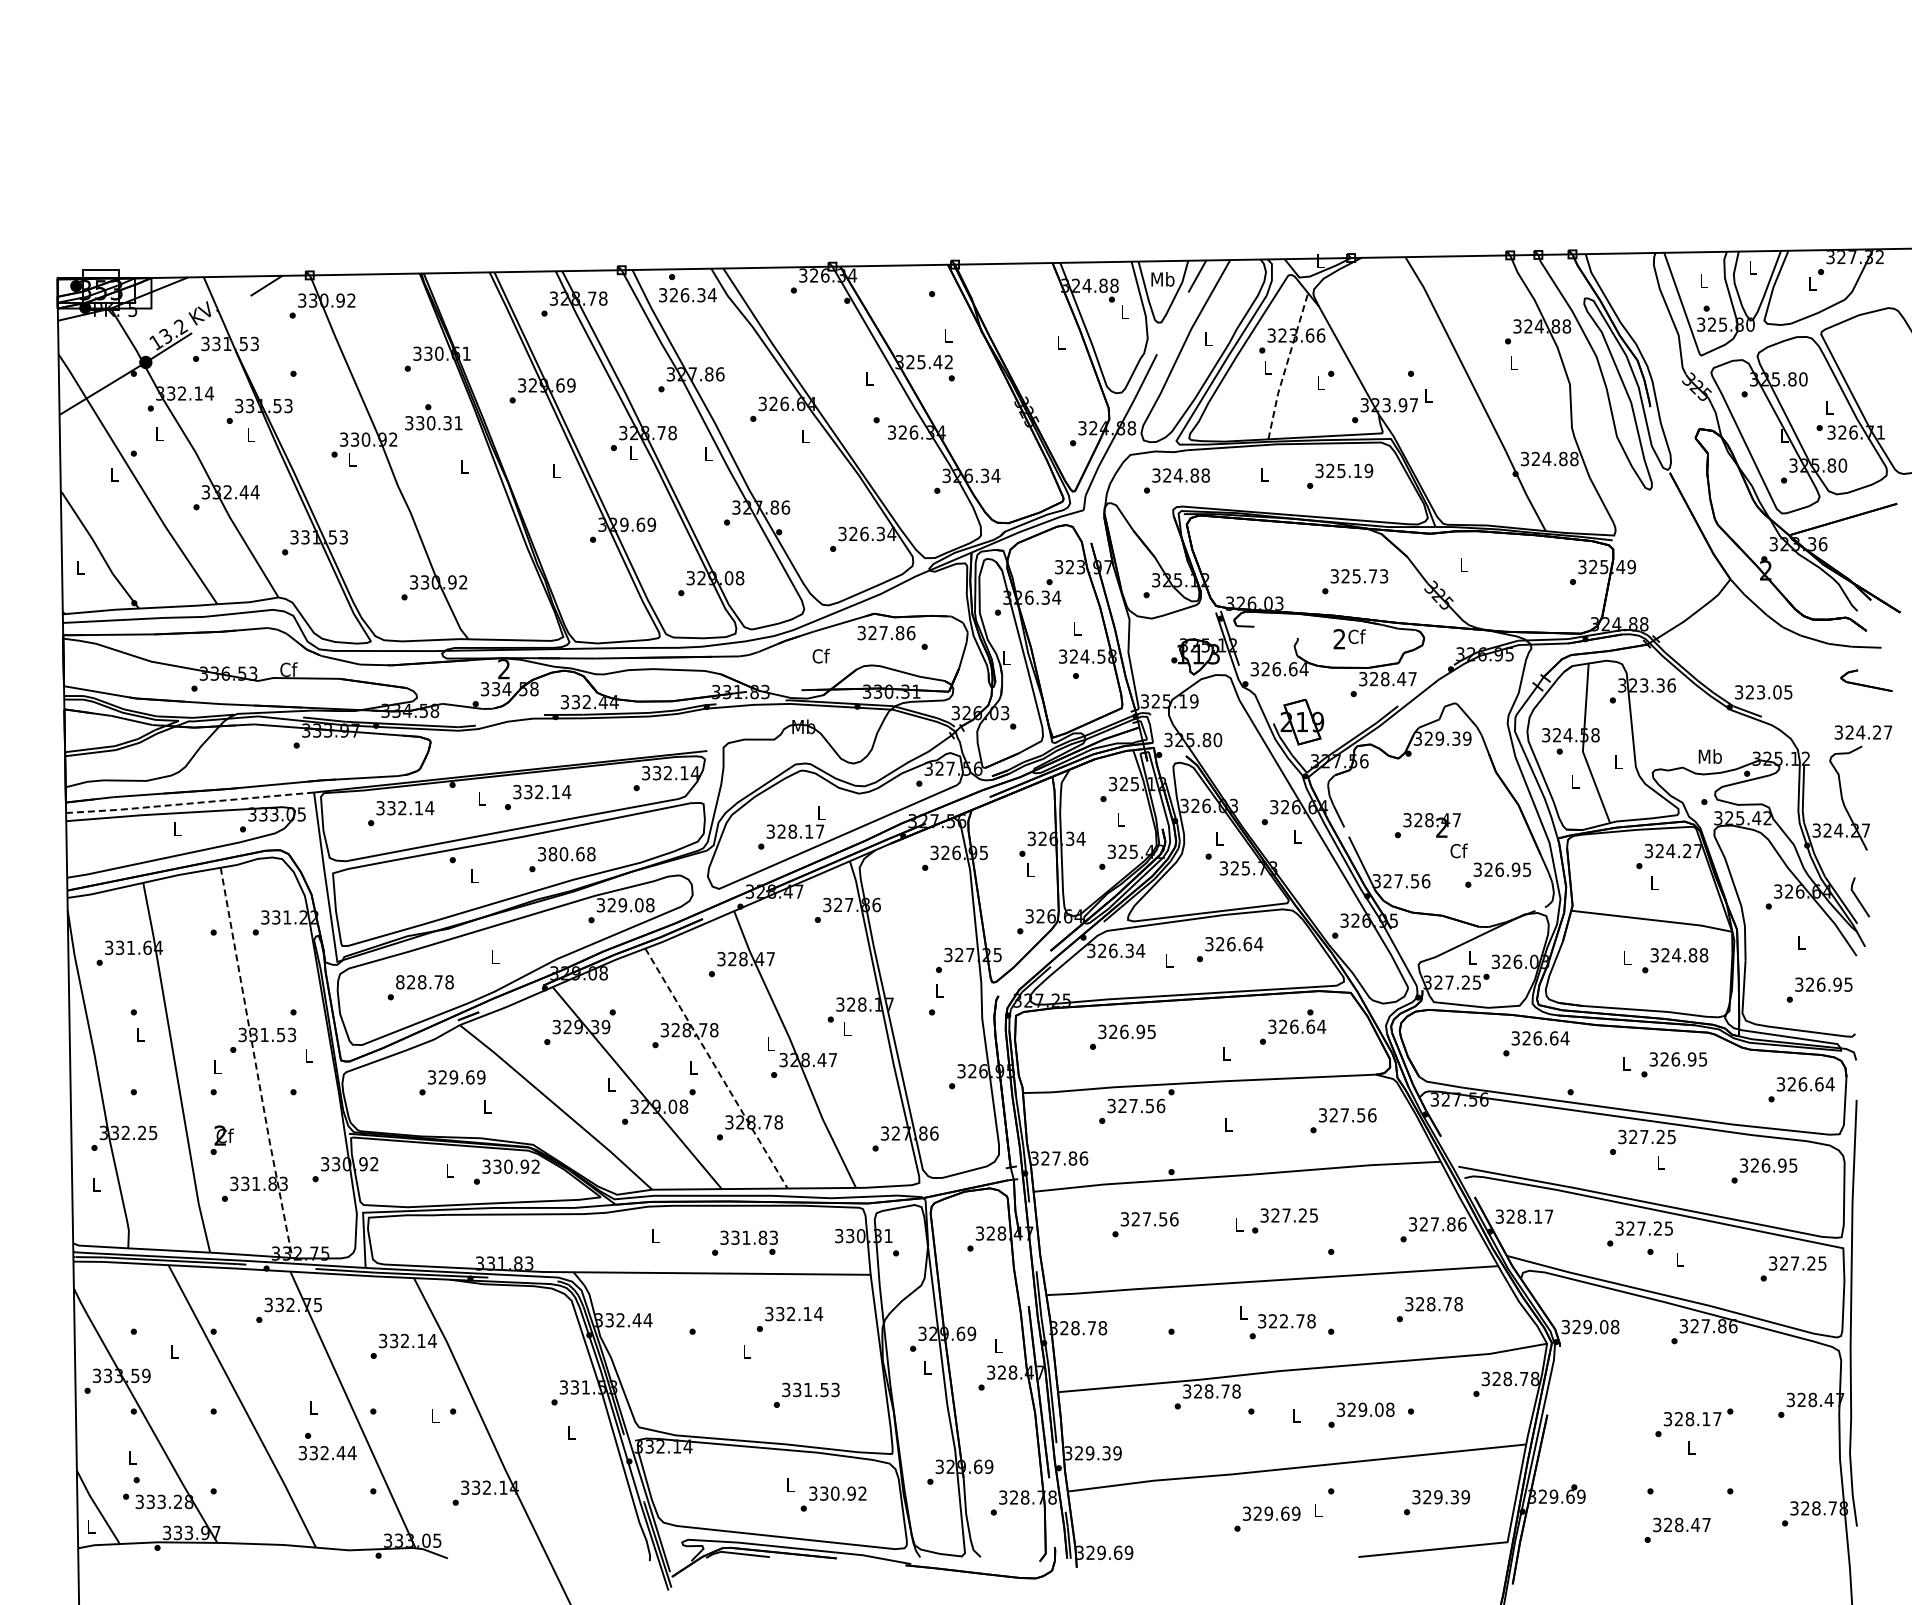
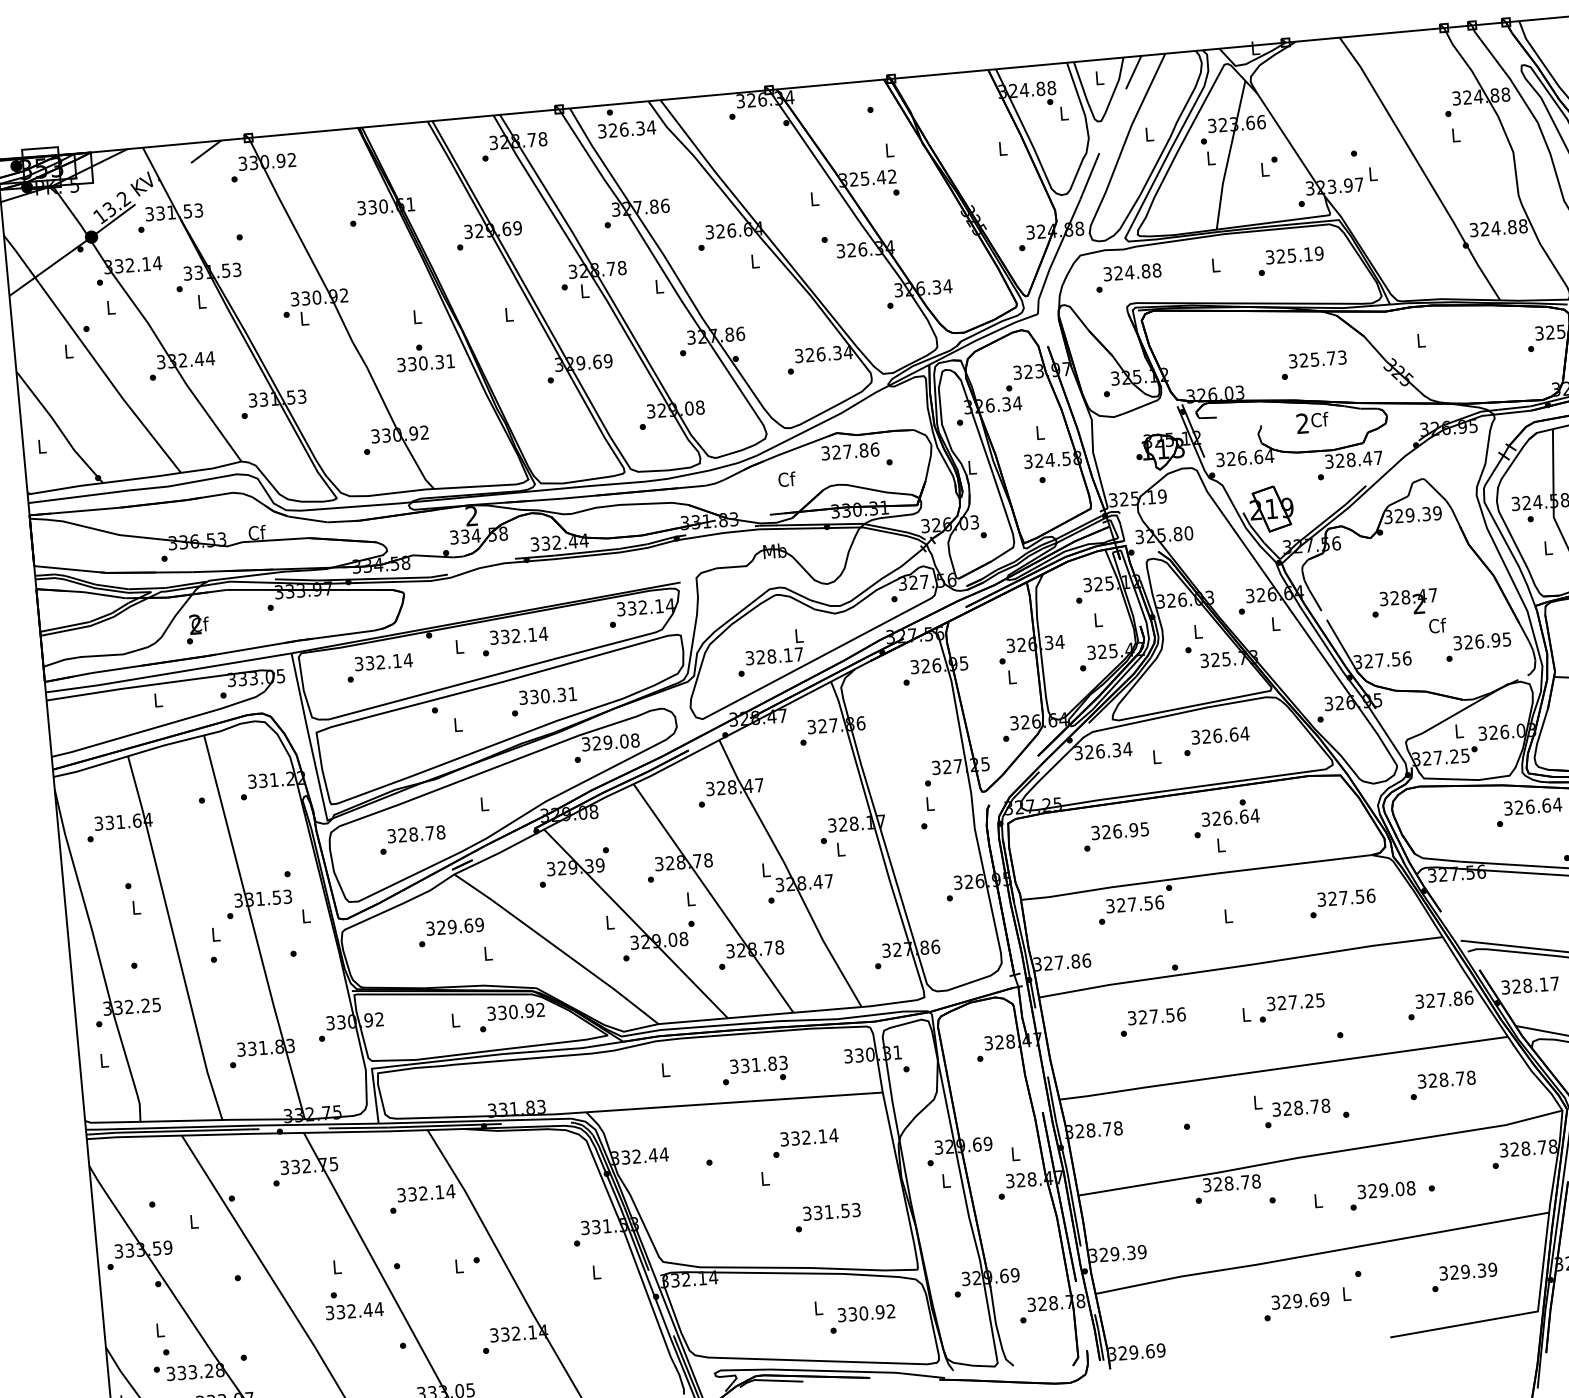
text: (1162, 279) -> (1099, 78), Mb -> L
line: (1286, 366) -> (1229, 155), dashed -> solid
text: (433, 417) -> (425, 357), moved
line: (189, 803) -> (168, 673), dashed -> solid
text: (571, 854) -> (552, 695), 380.68 -> 330.31
text: (400, 982) -> (392, 836), 828.78 -> 328.78
text: (1293, 1026) -> (1226, 817), moved
line: (255, 1064) -> (253, 928), dashed -> solid
line: (716, 1068) -> (713, 898), dashed -> solid
text: (221, 1139) -> (196, 628), moved
text: (1283, 1321) -> (1297, 1108), 322.78 -> 328.78

